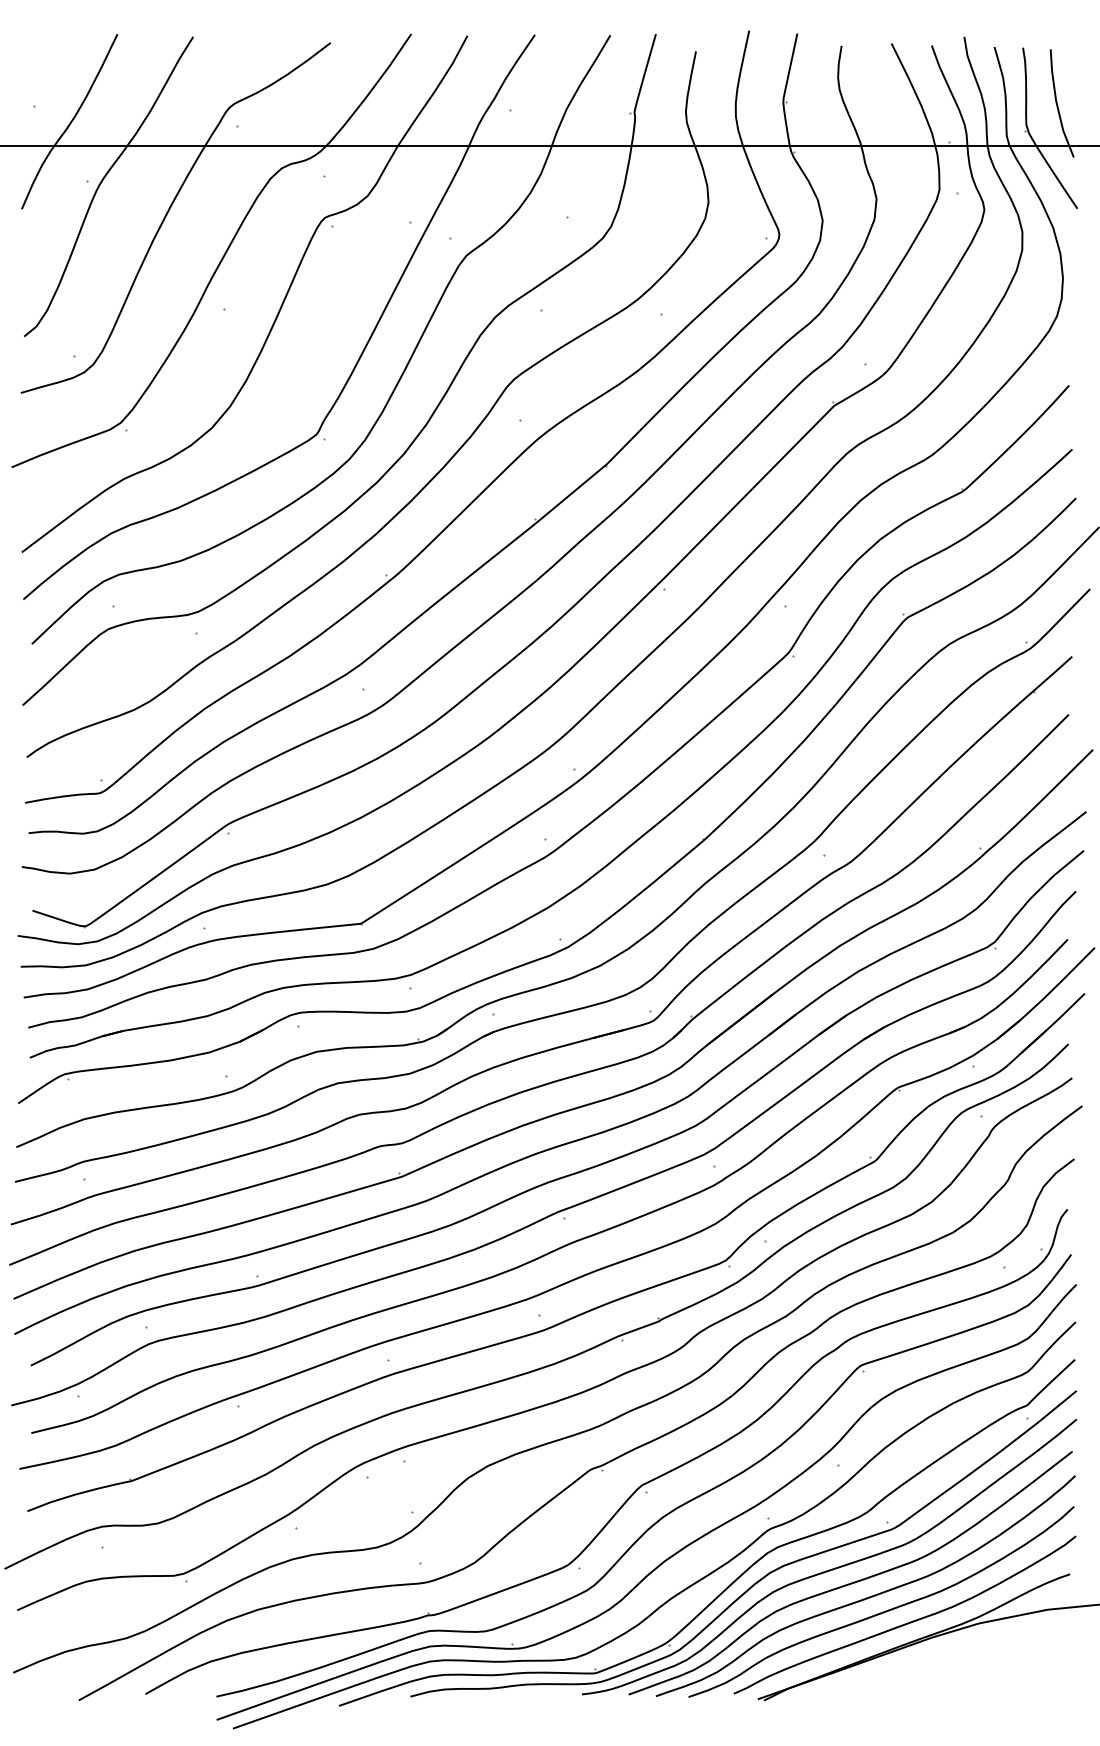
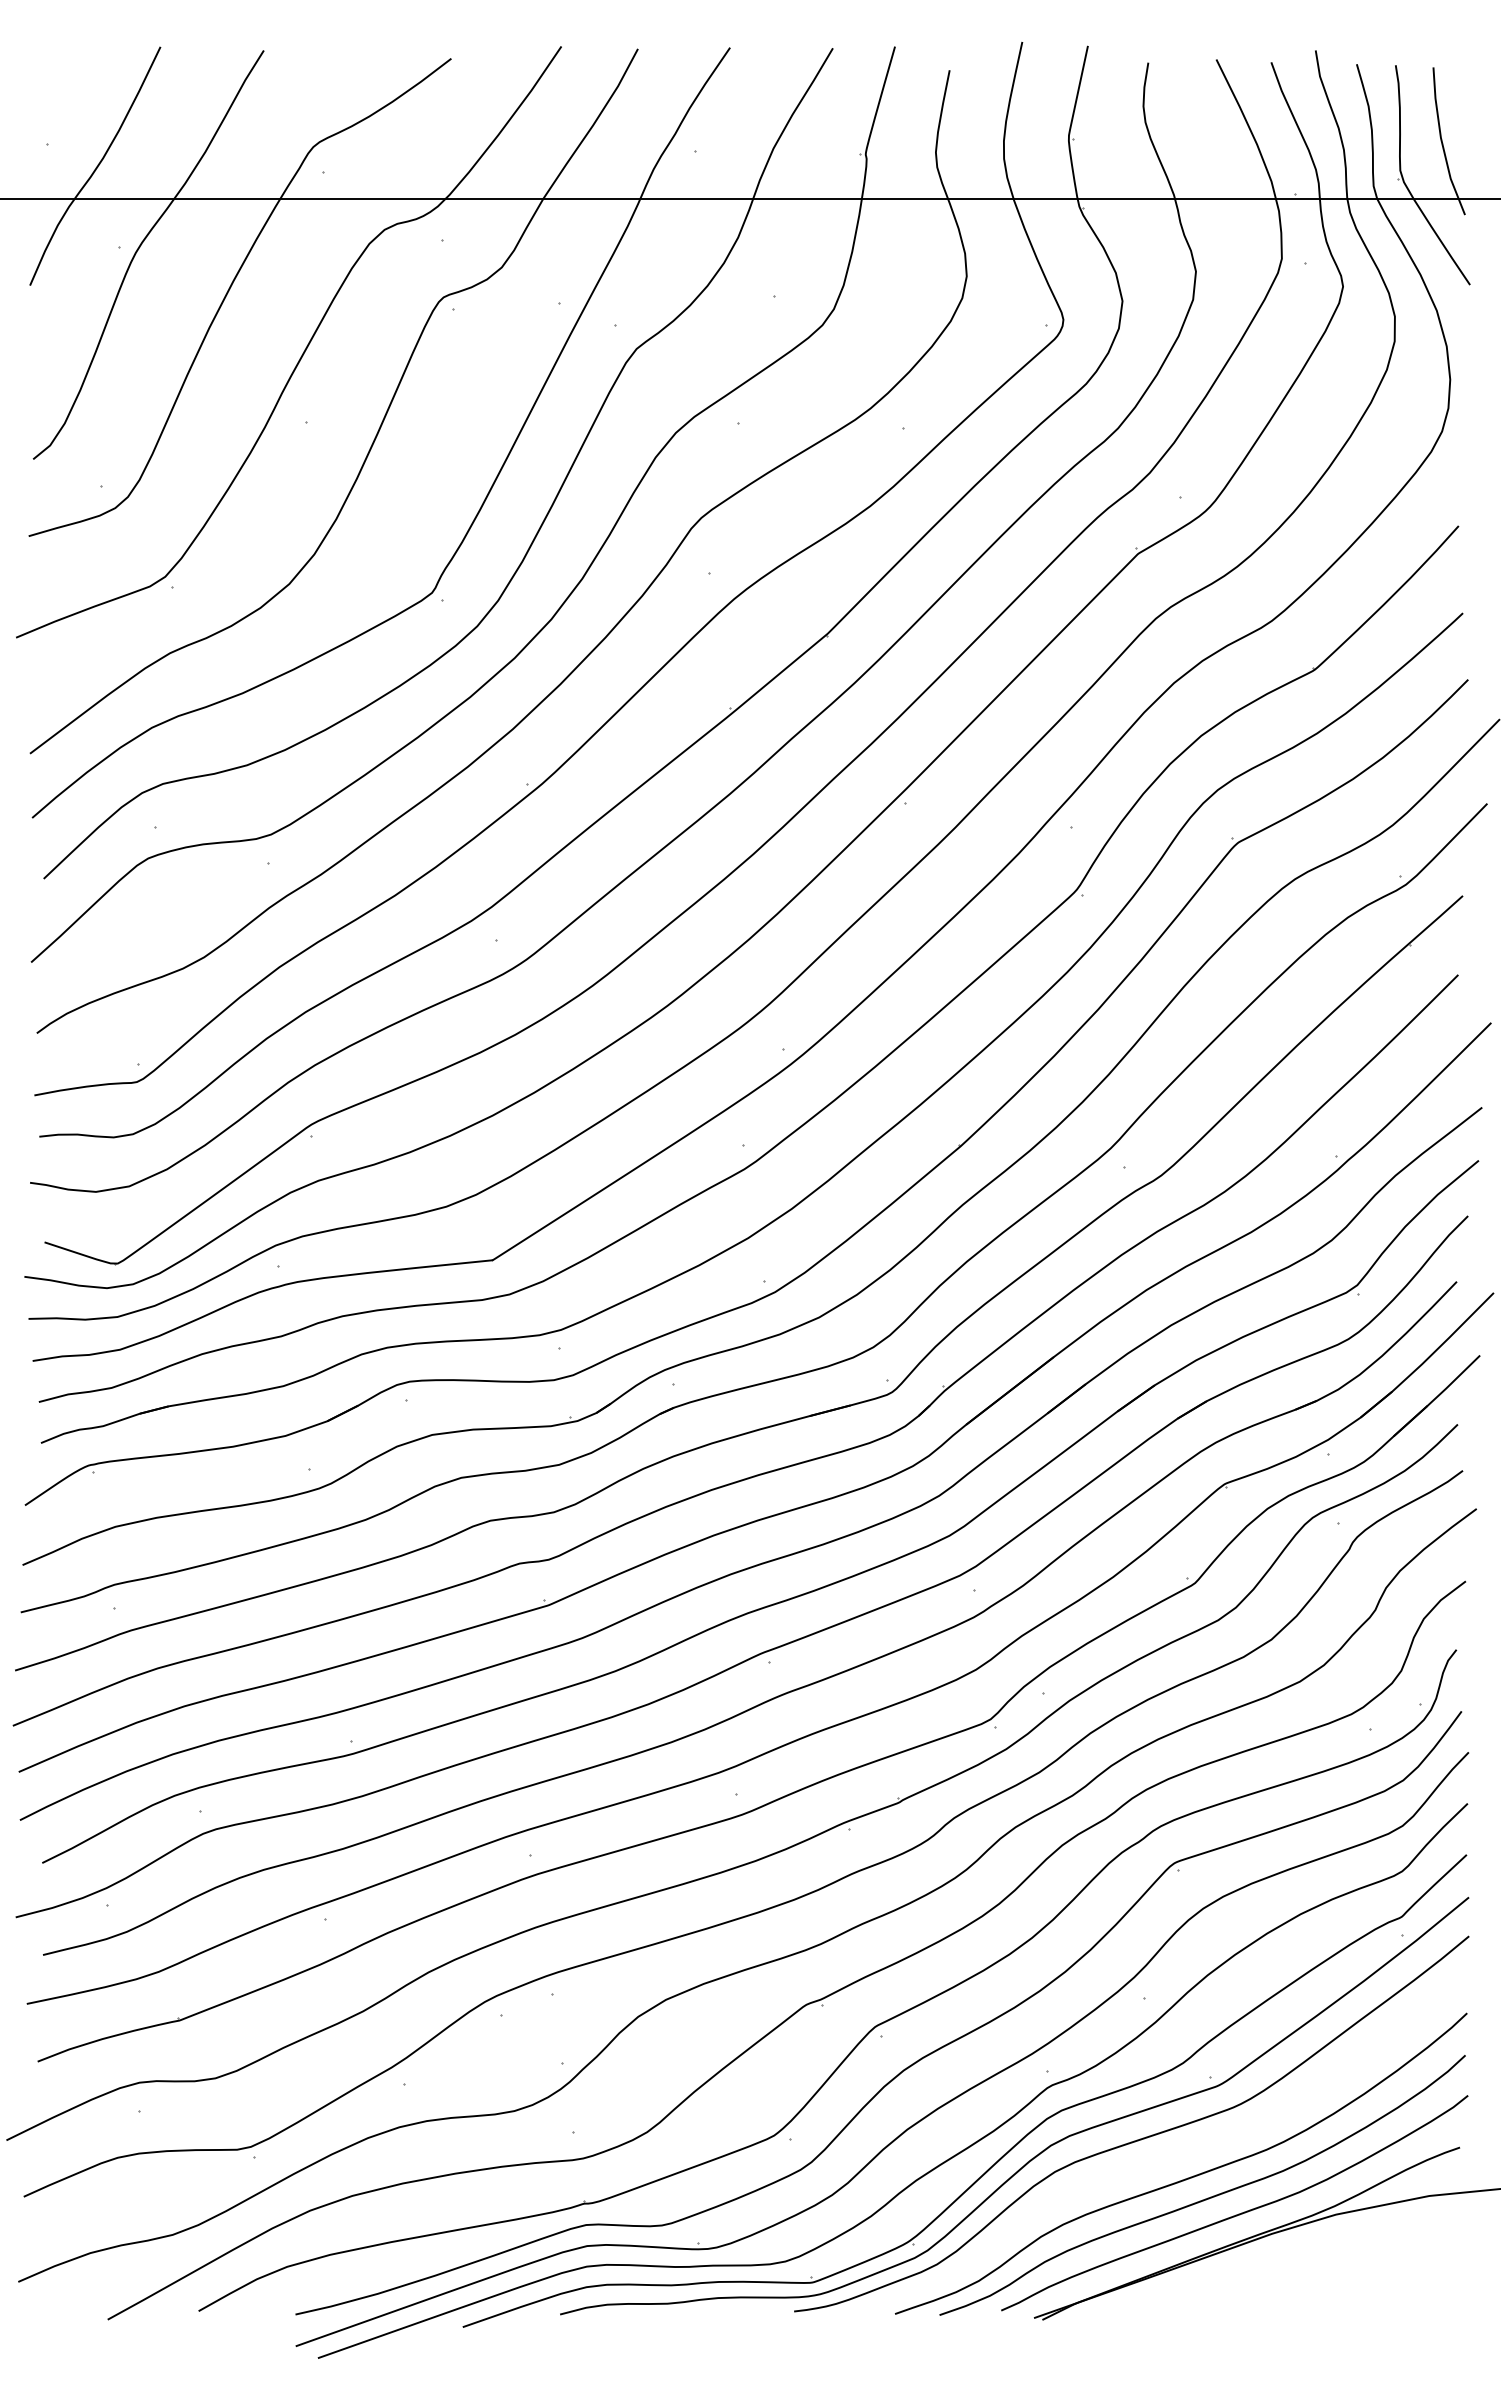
curve: (852, 1582) -> (1163, 2158), removed

